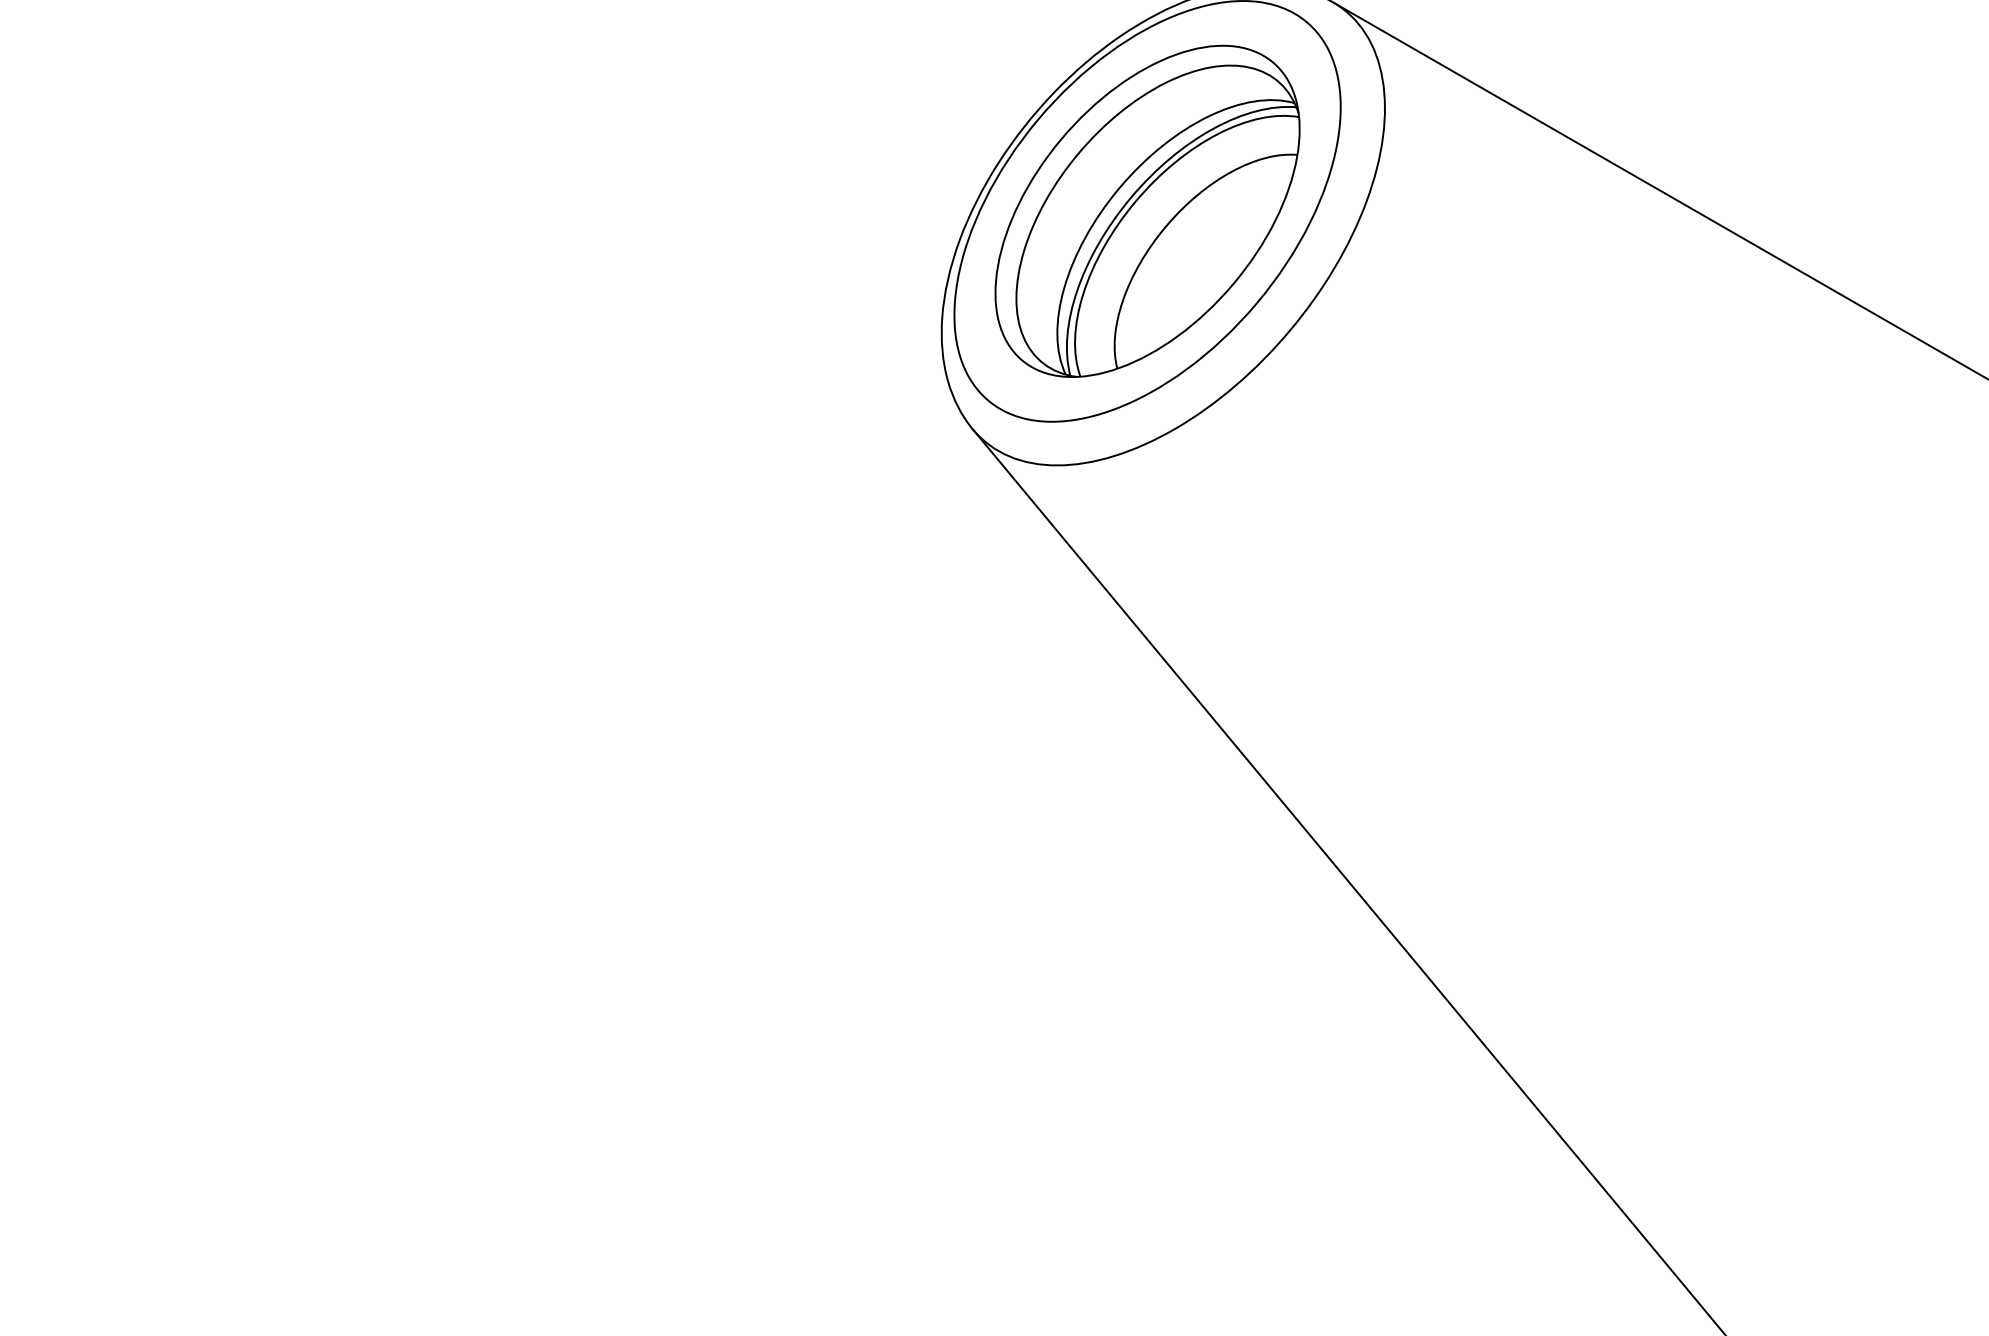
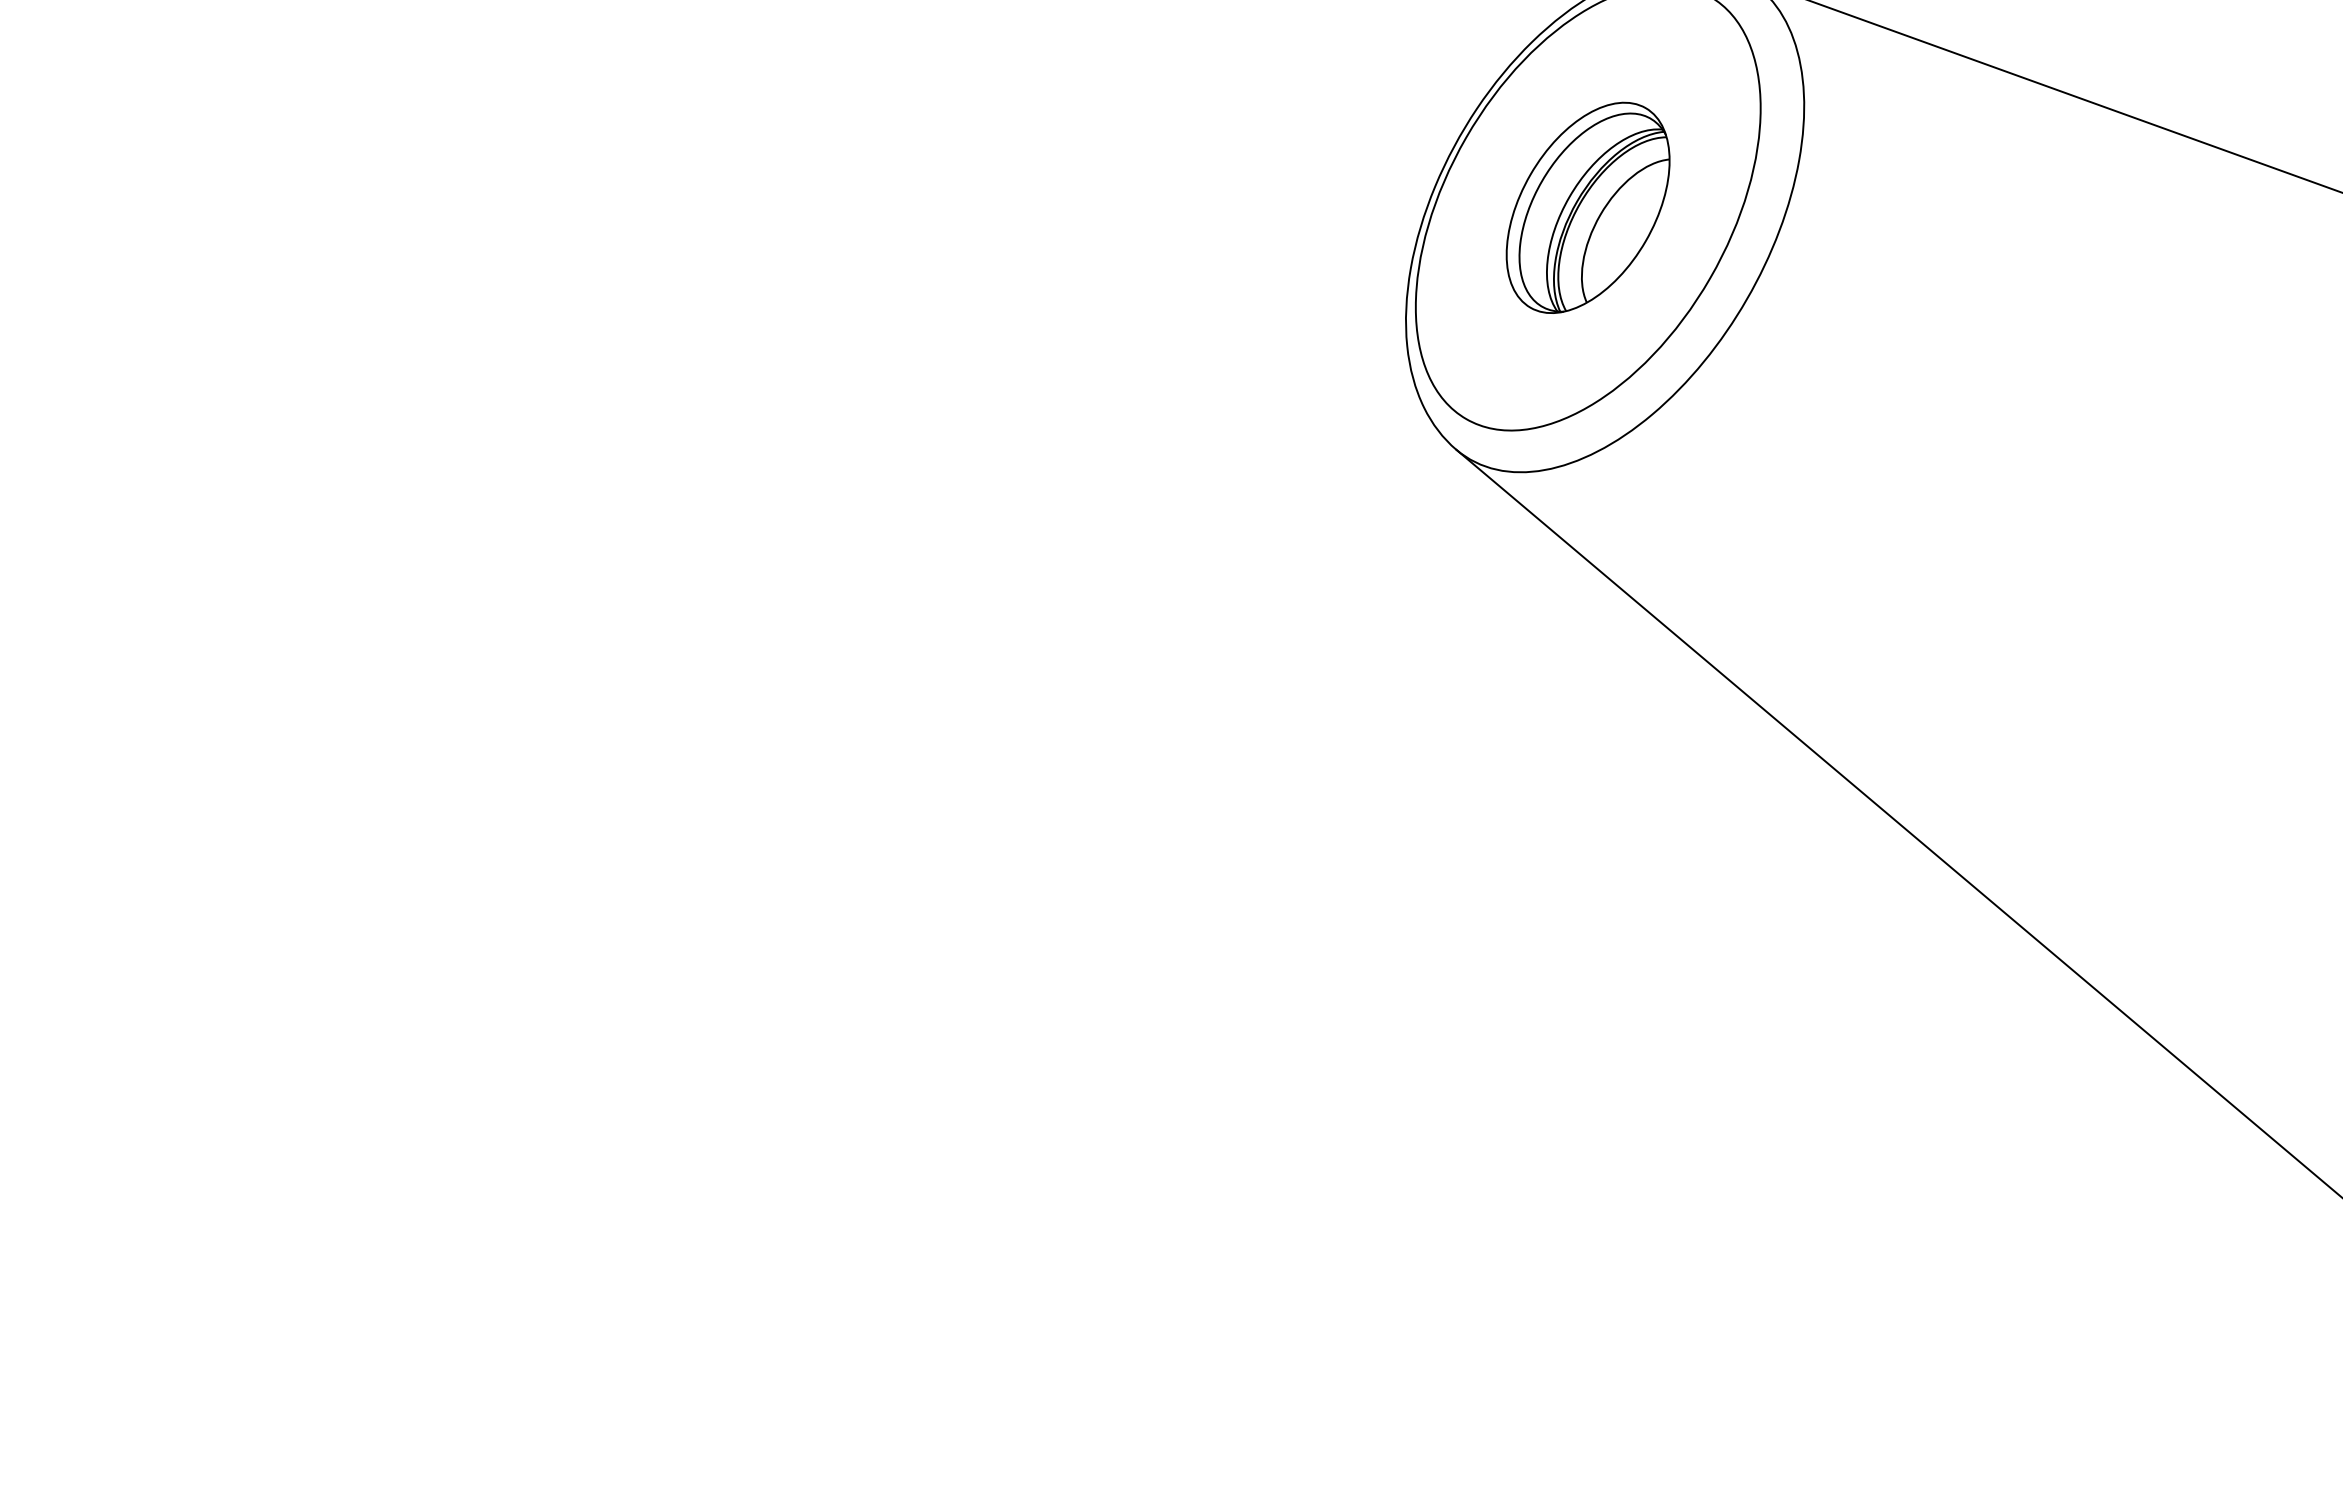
part: (1146, 210) -> (1587, 207), size x0.6

